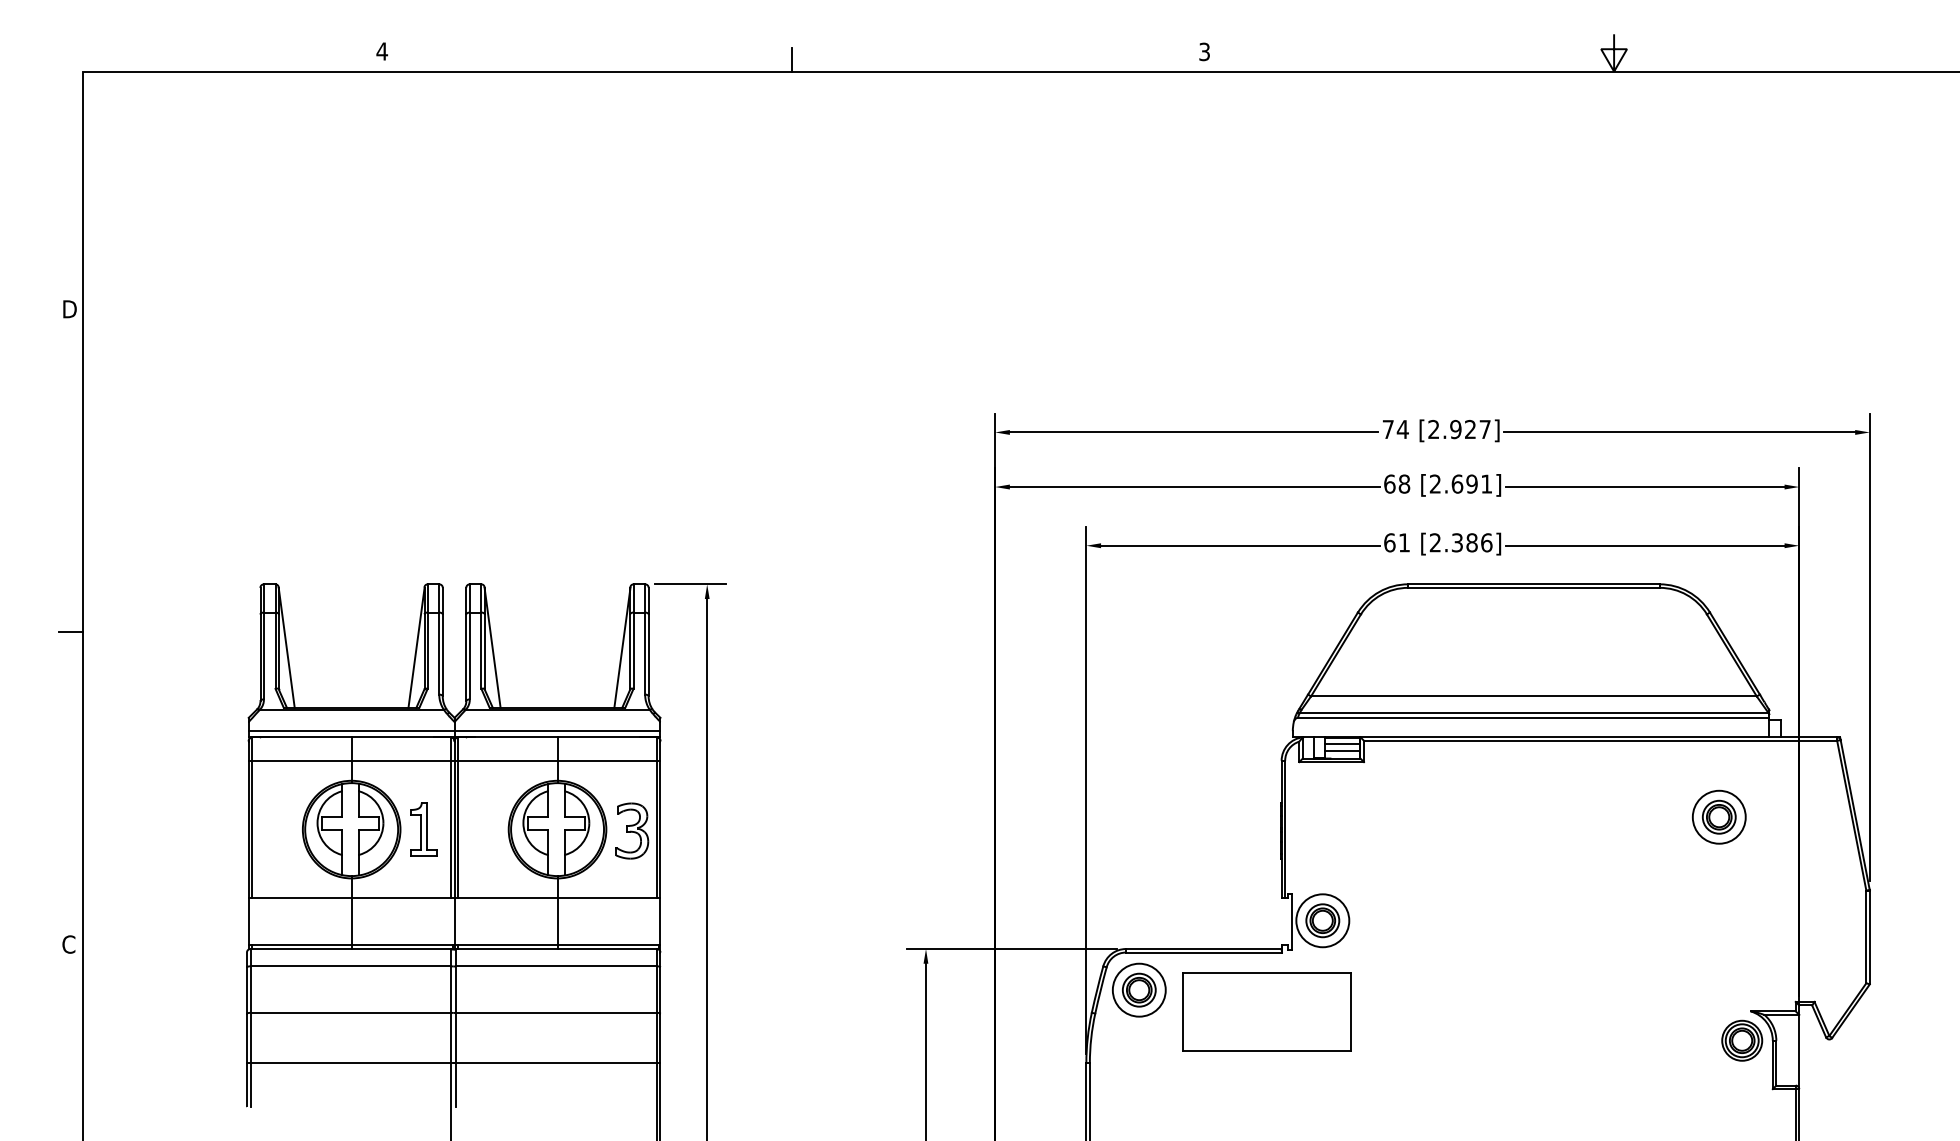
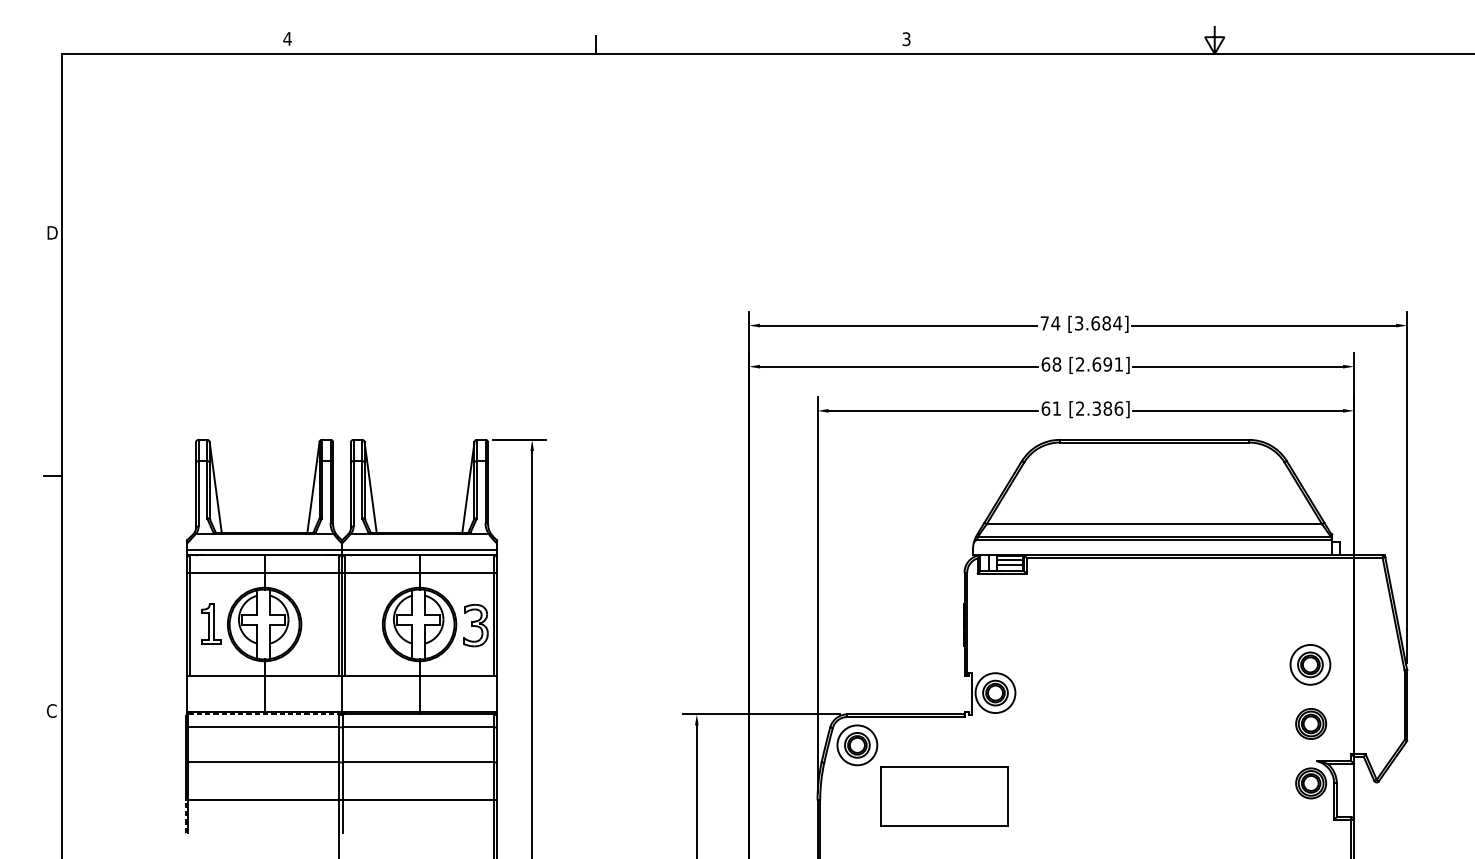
text: (1459, 429) -> (1098, 323), [2.927] -> [3.684]
part: (1718, 816) -> (1309, 664), moved
part: (423, 829) -> (211, 624), moved
line: (351, 949) -> (264, 714), solid -> dashed
part: (1742, 961) -> (1311, 723), added
part: (1266, 1011) -> (944, 796), moved
line: (246, 1084) -> (185, 816), solid -> dashed

